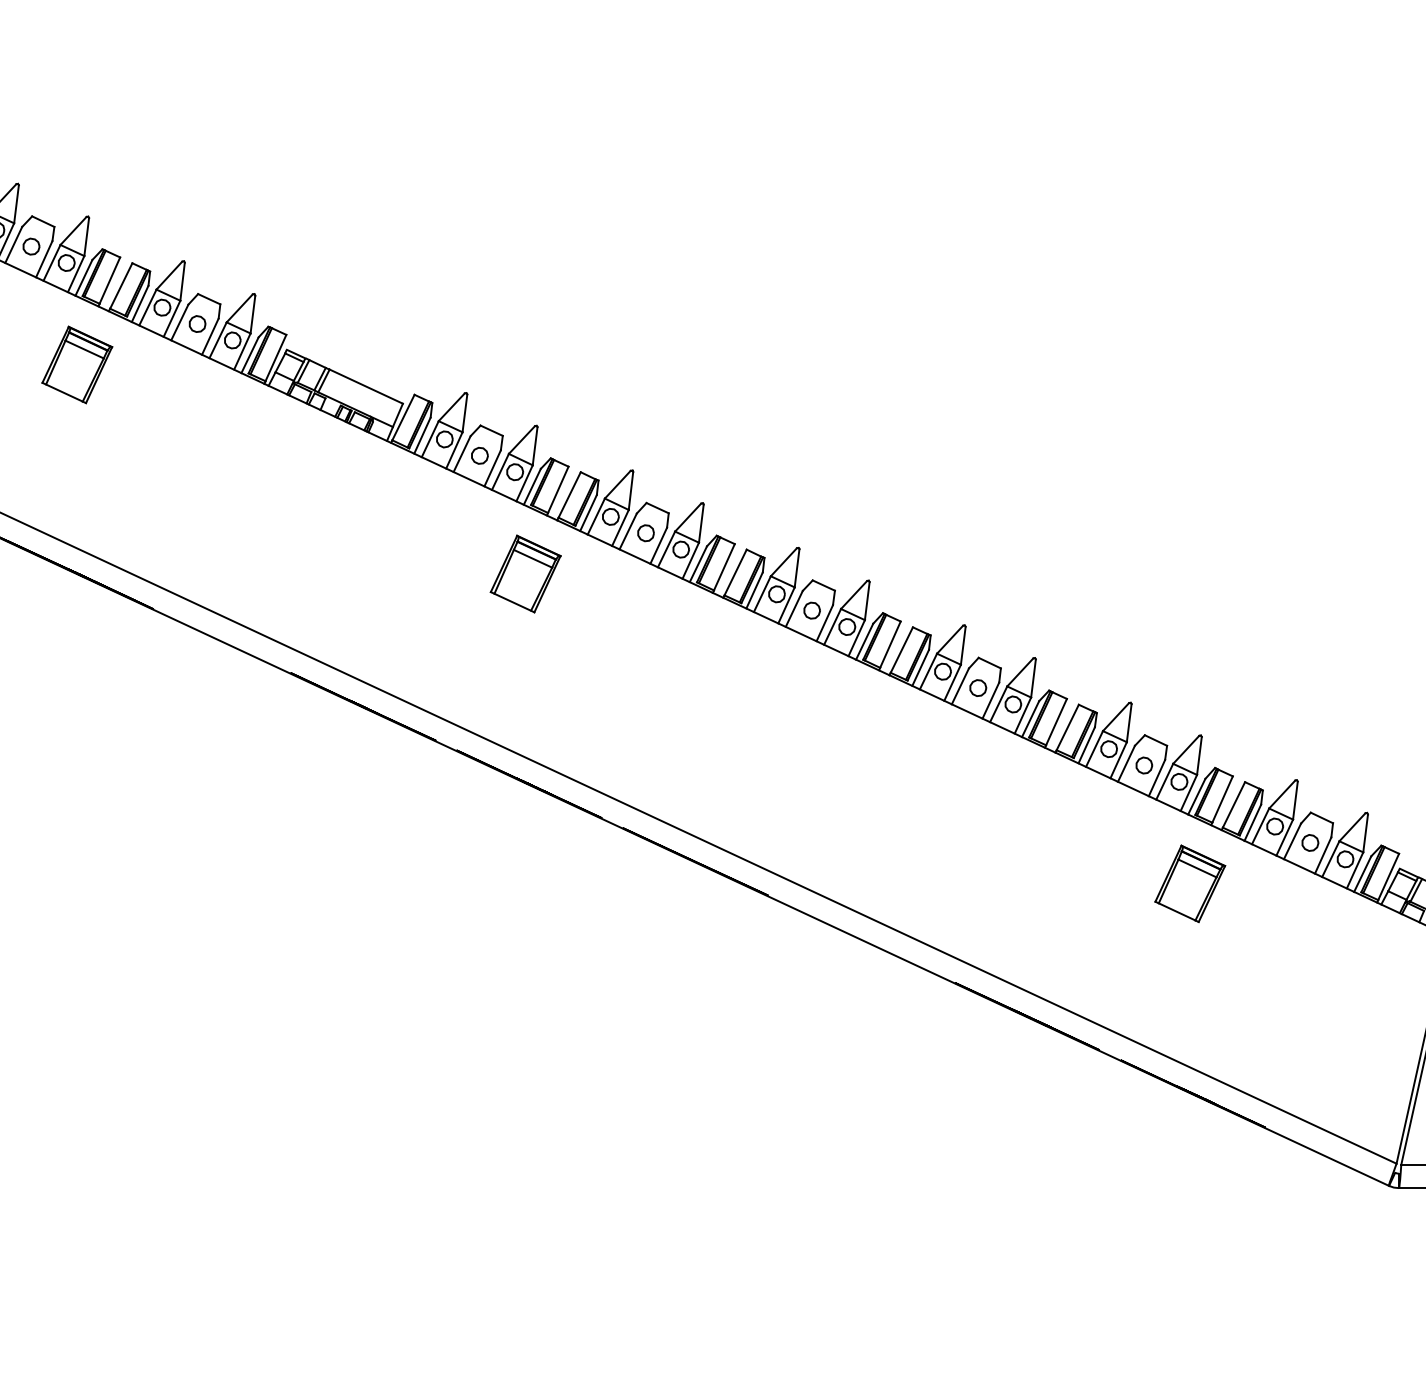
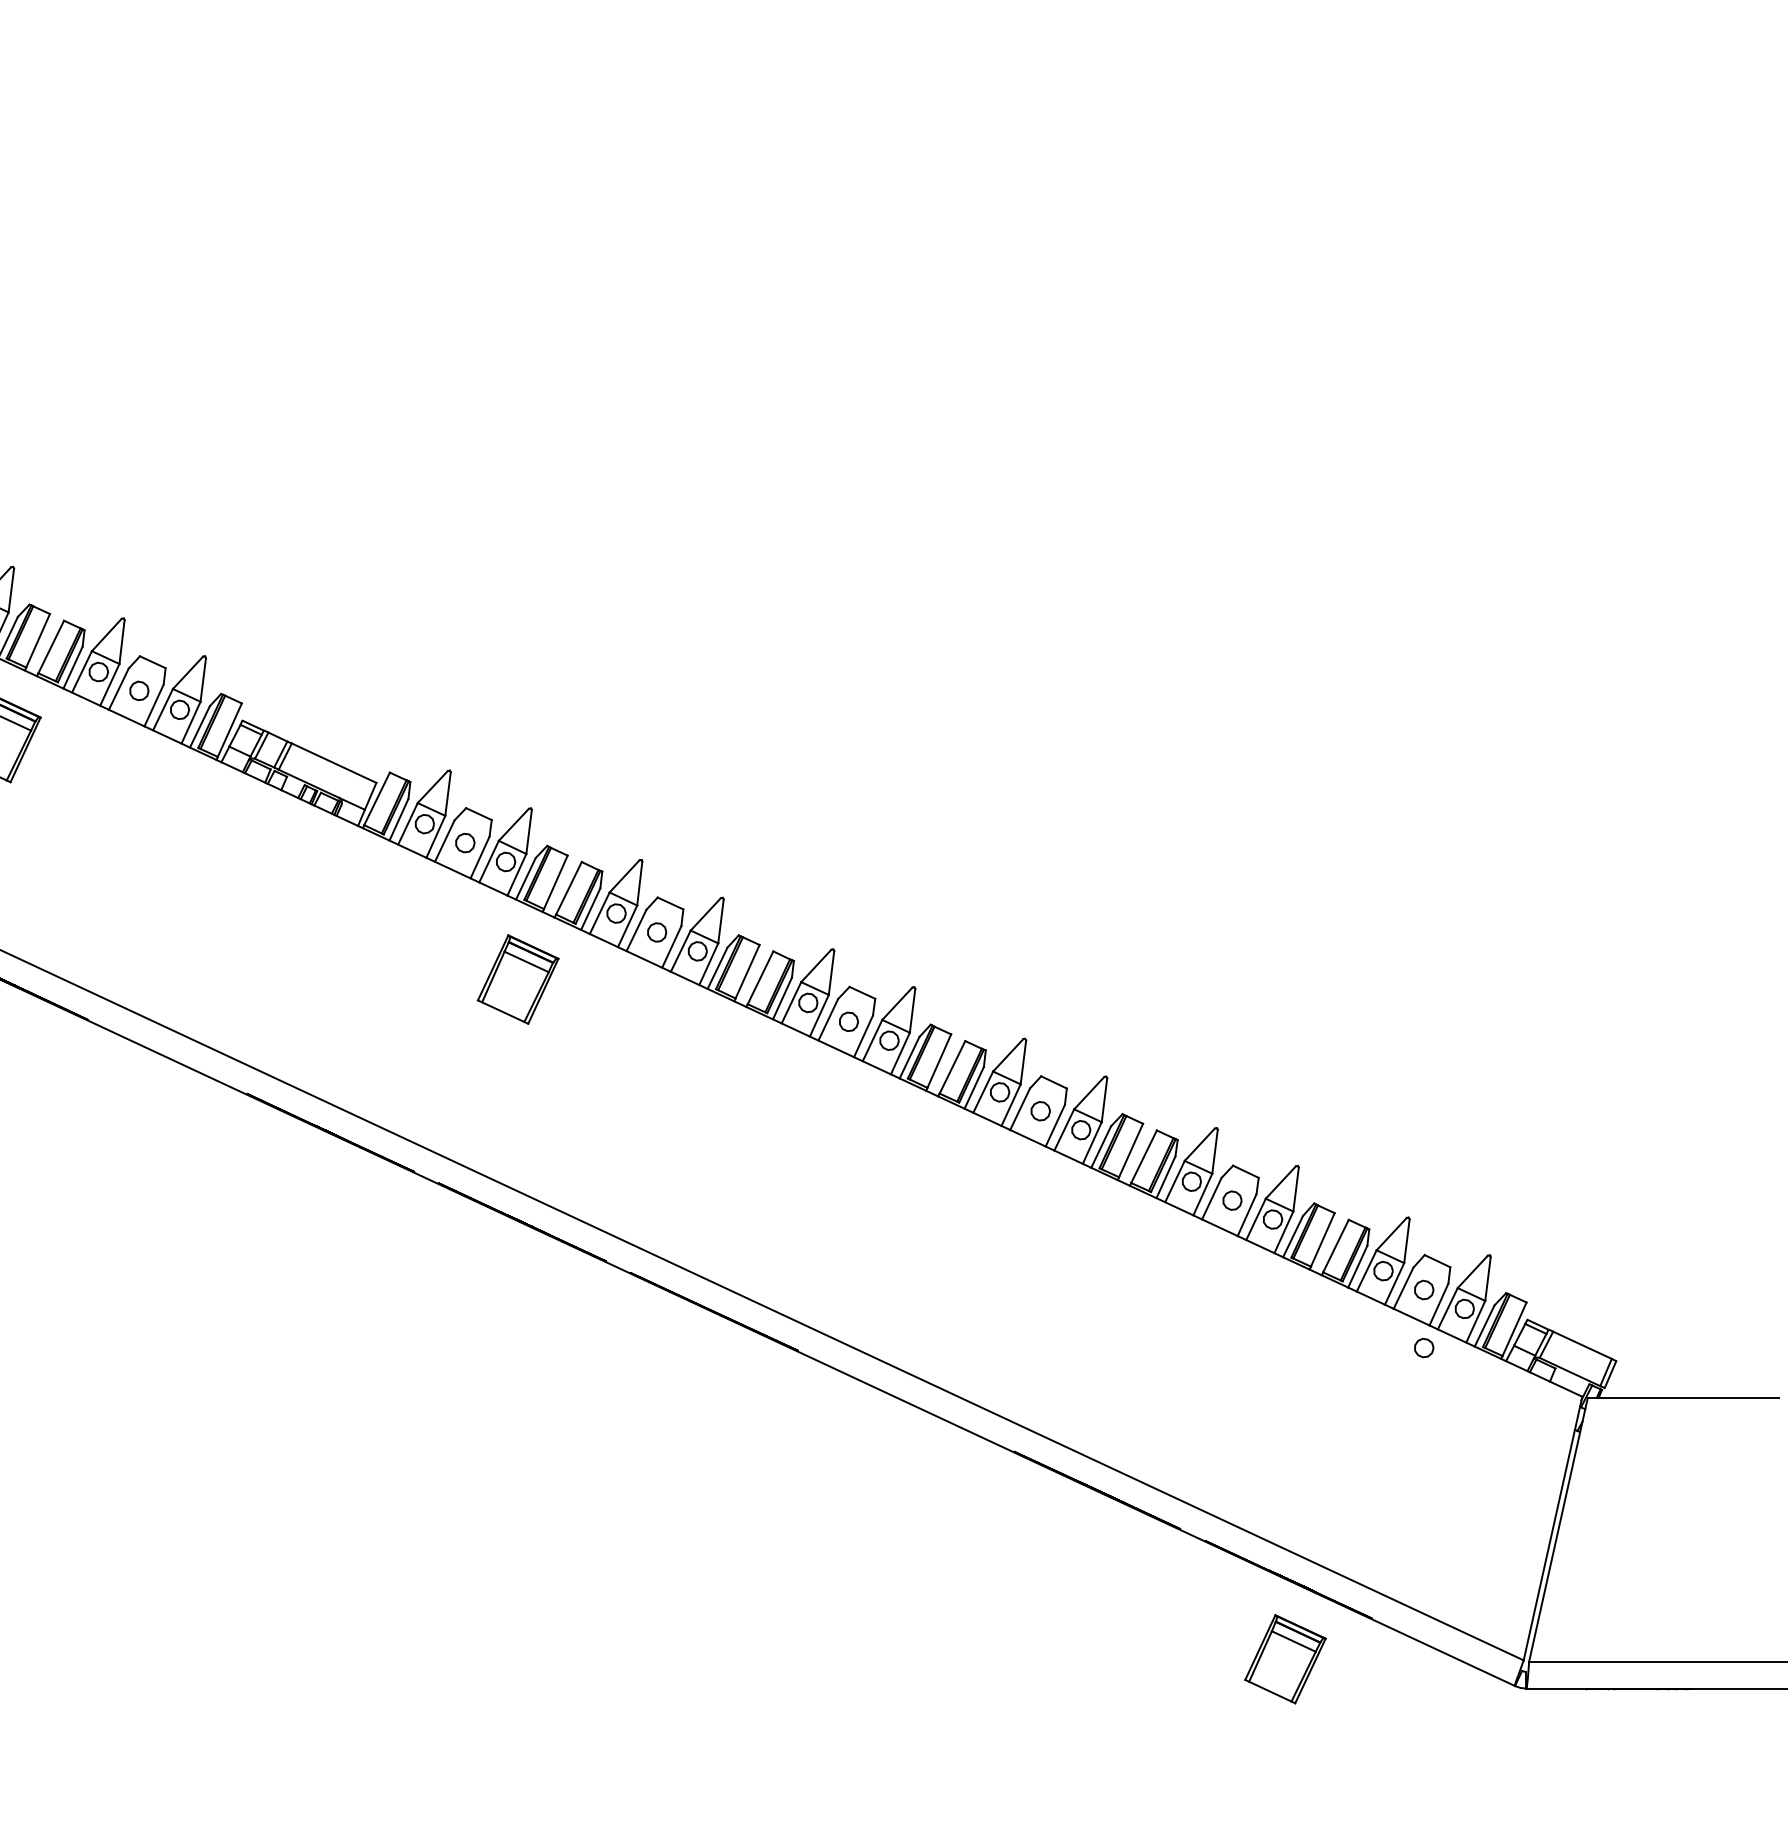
part: (1190, 884) -> (1285, 1659), moved
part: (1310, 892) -> (1424, 1347), added

